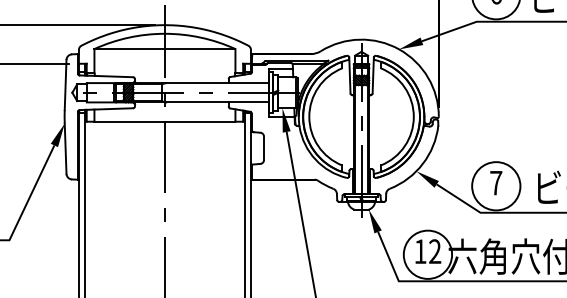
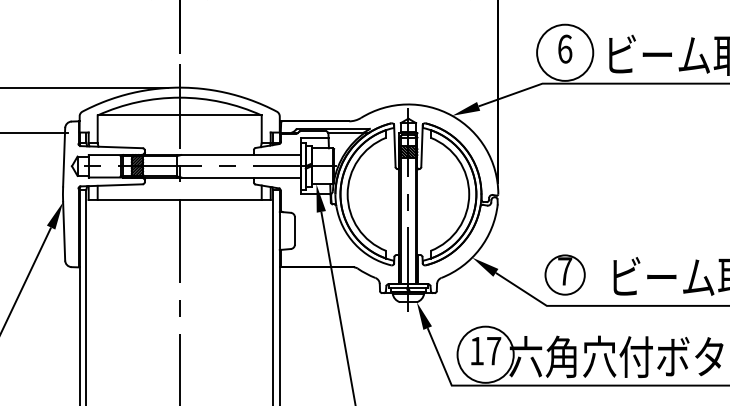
circle: (496, 185) -> (565, 274), size x0.7
text: (435, 251) -> (494, 350), 12 -> 17

